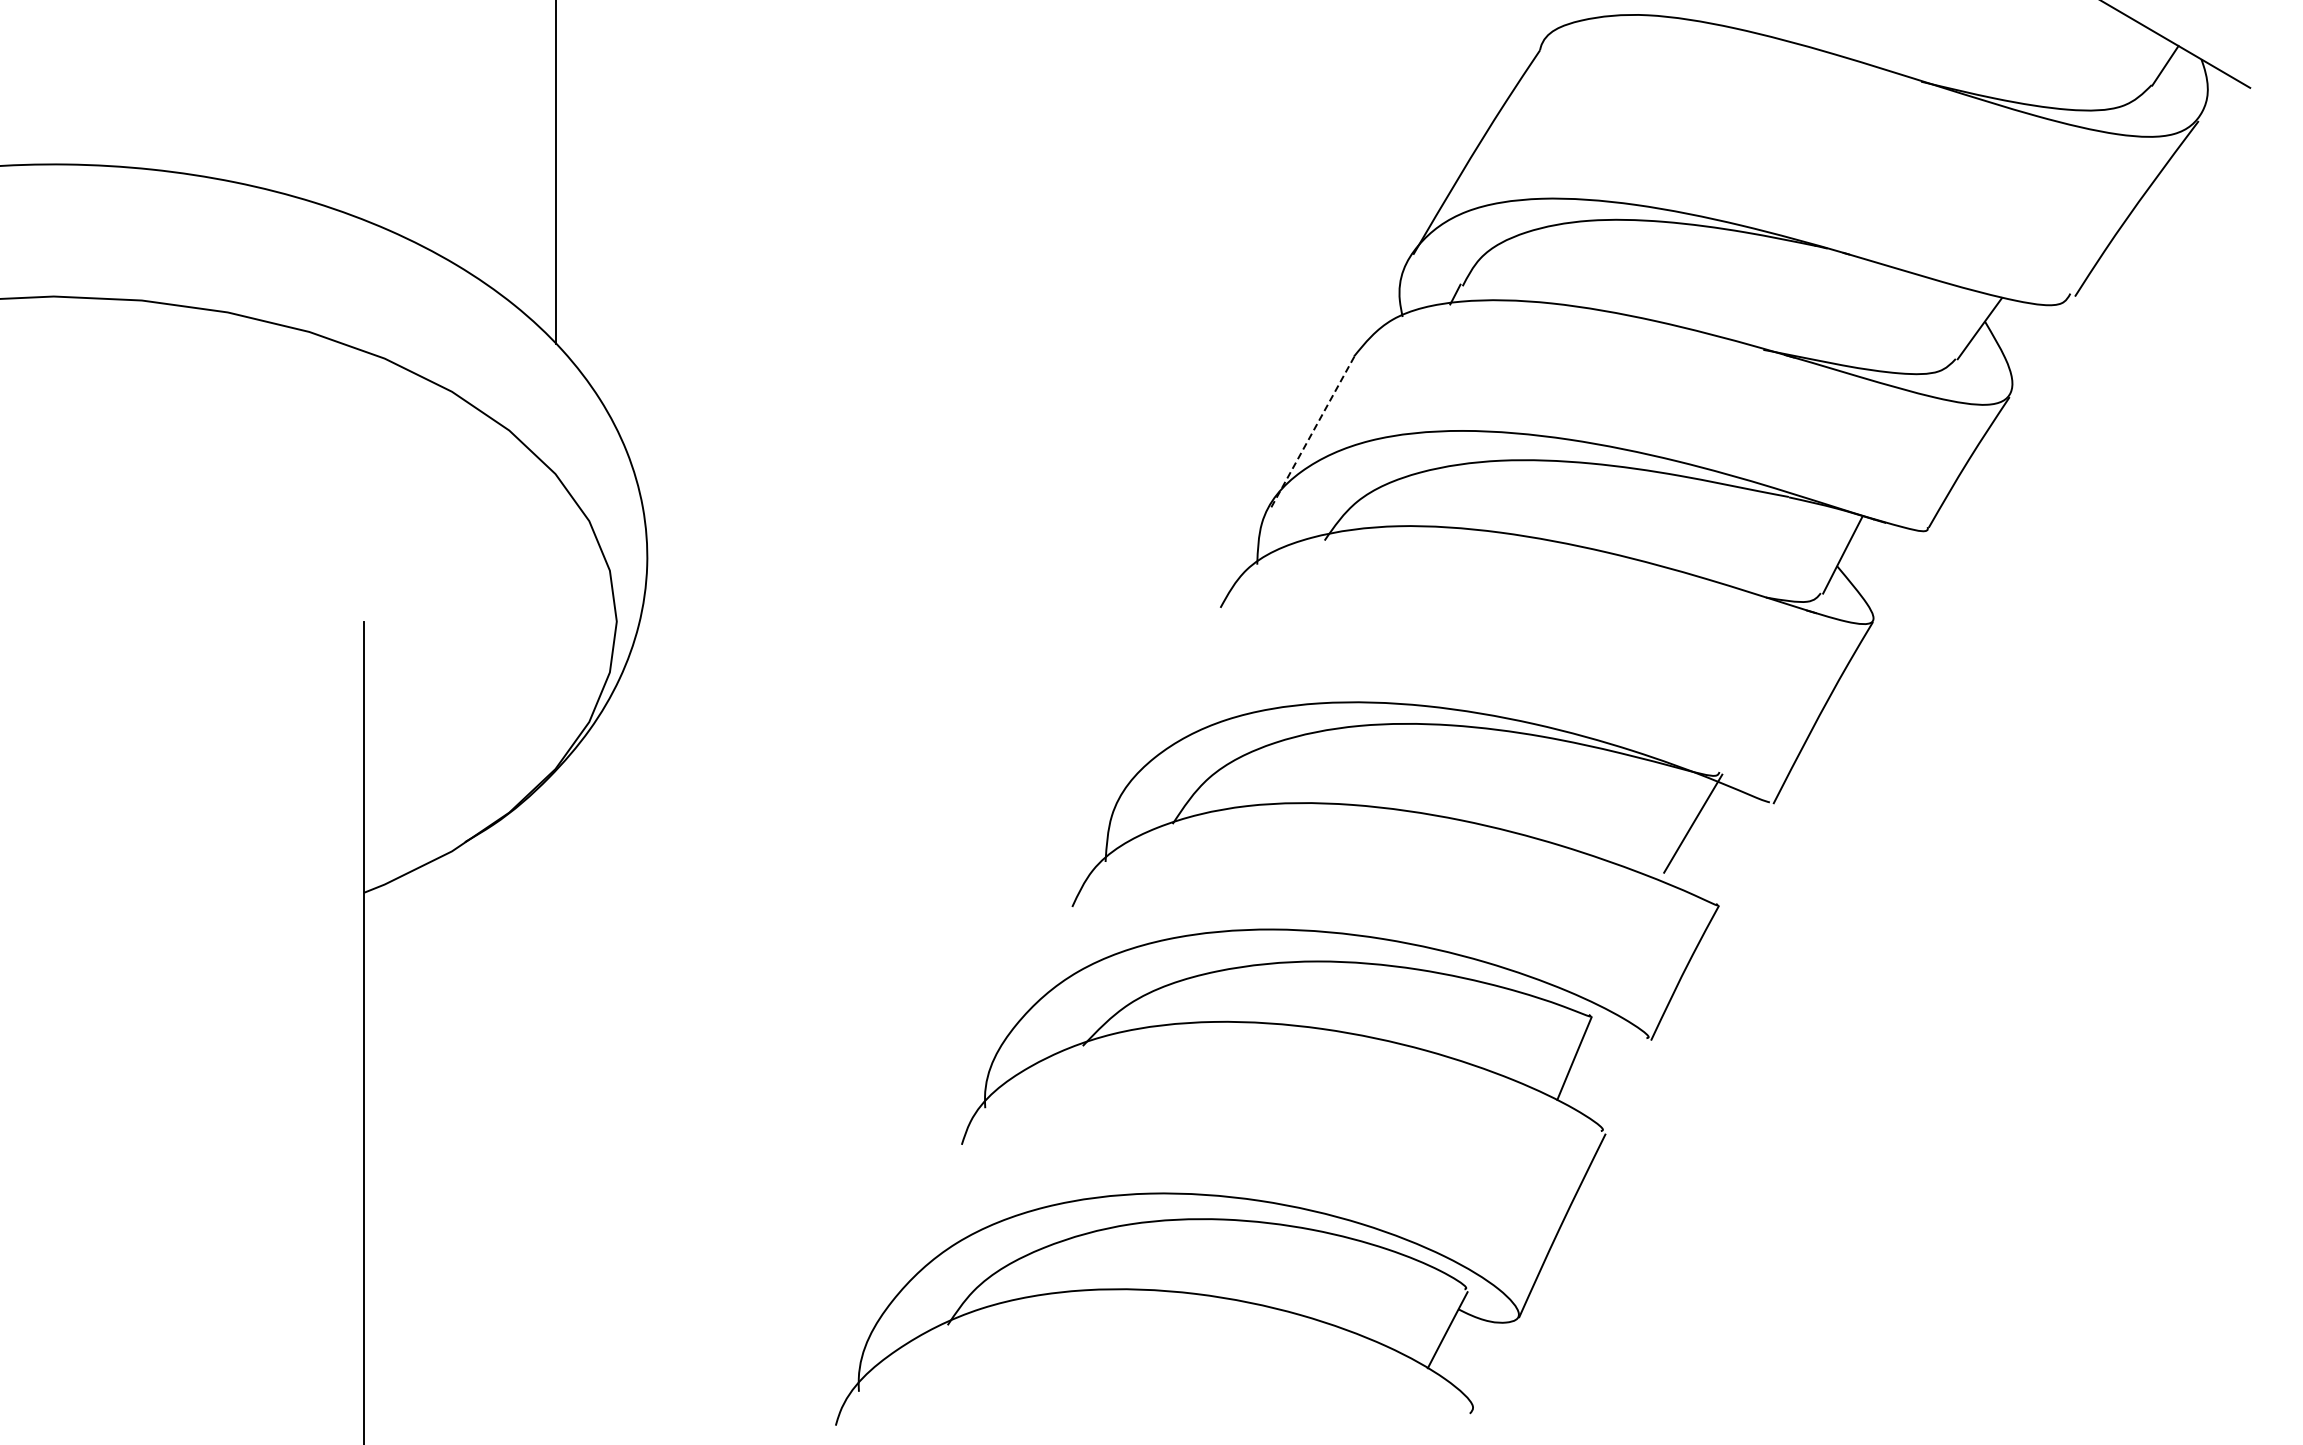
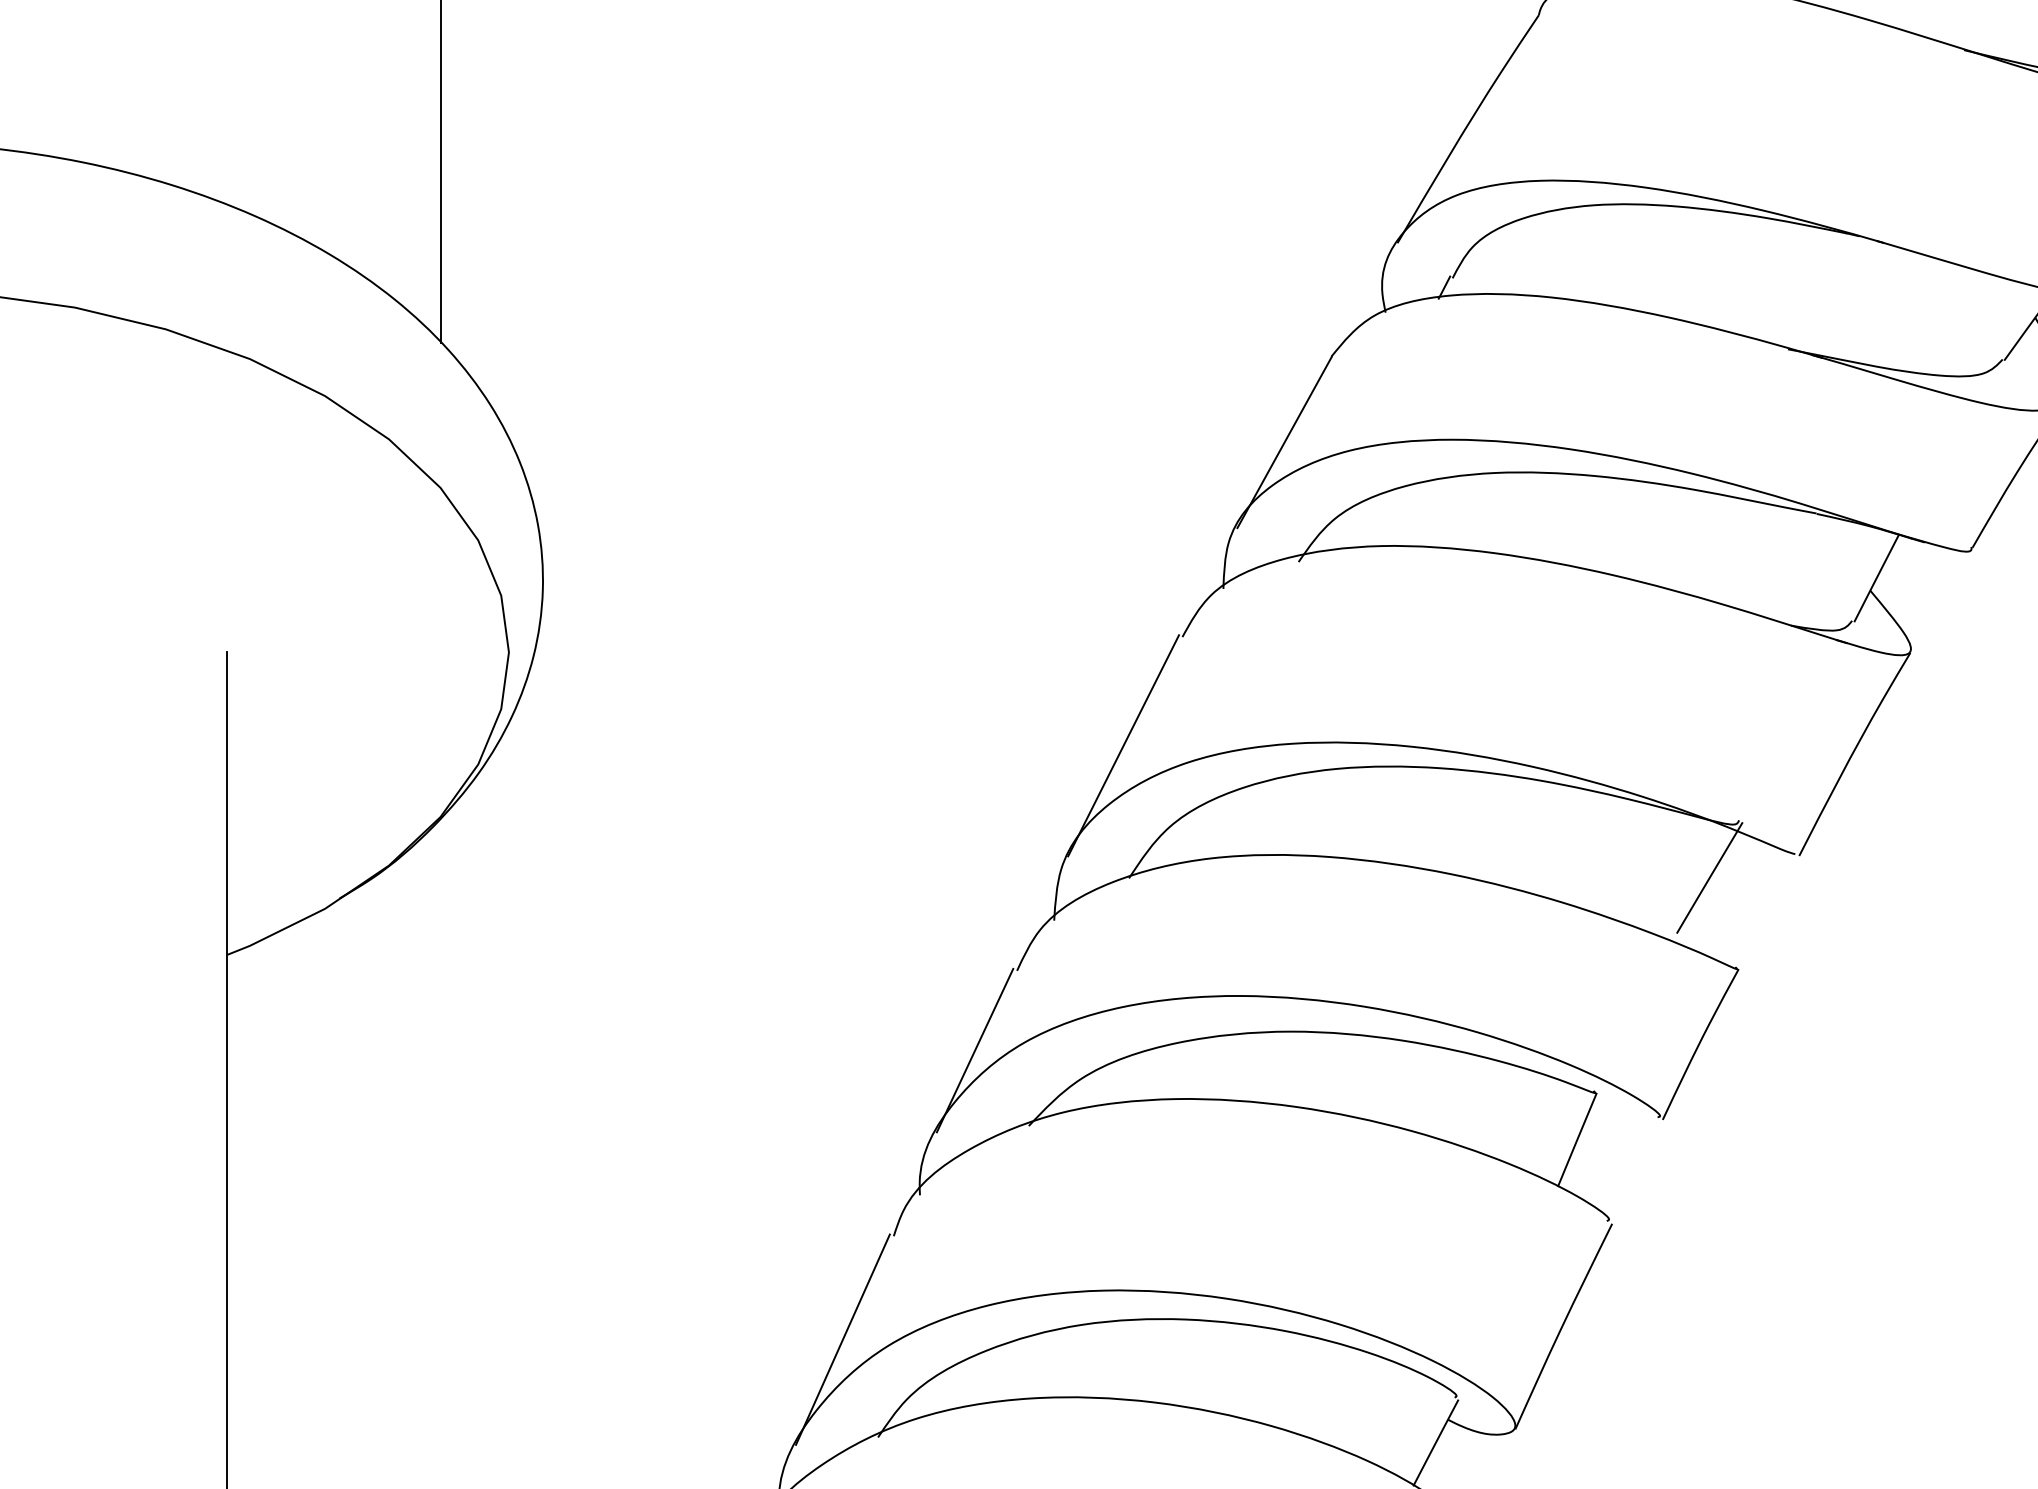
line: (1312, 433) -> (1285, 442), dashed -> solid
line: (1167, 705) -> (1123, 746), added
line: (1034, 978) -> (974, 1050), added
line: (916, 1237) -> (843, 1339), added

